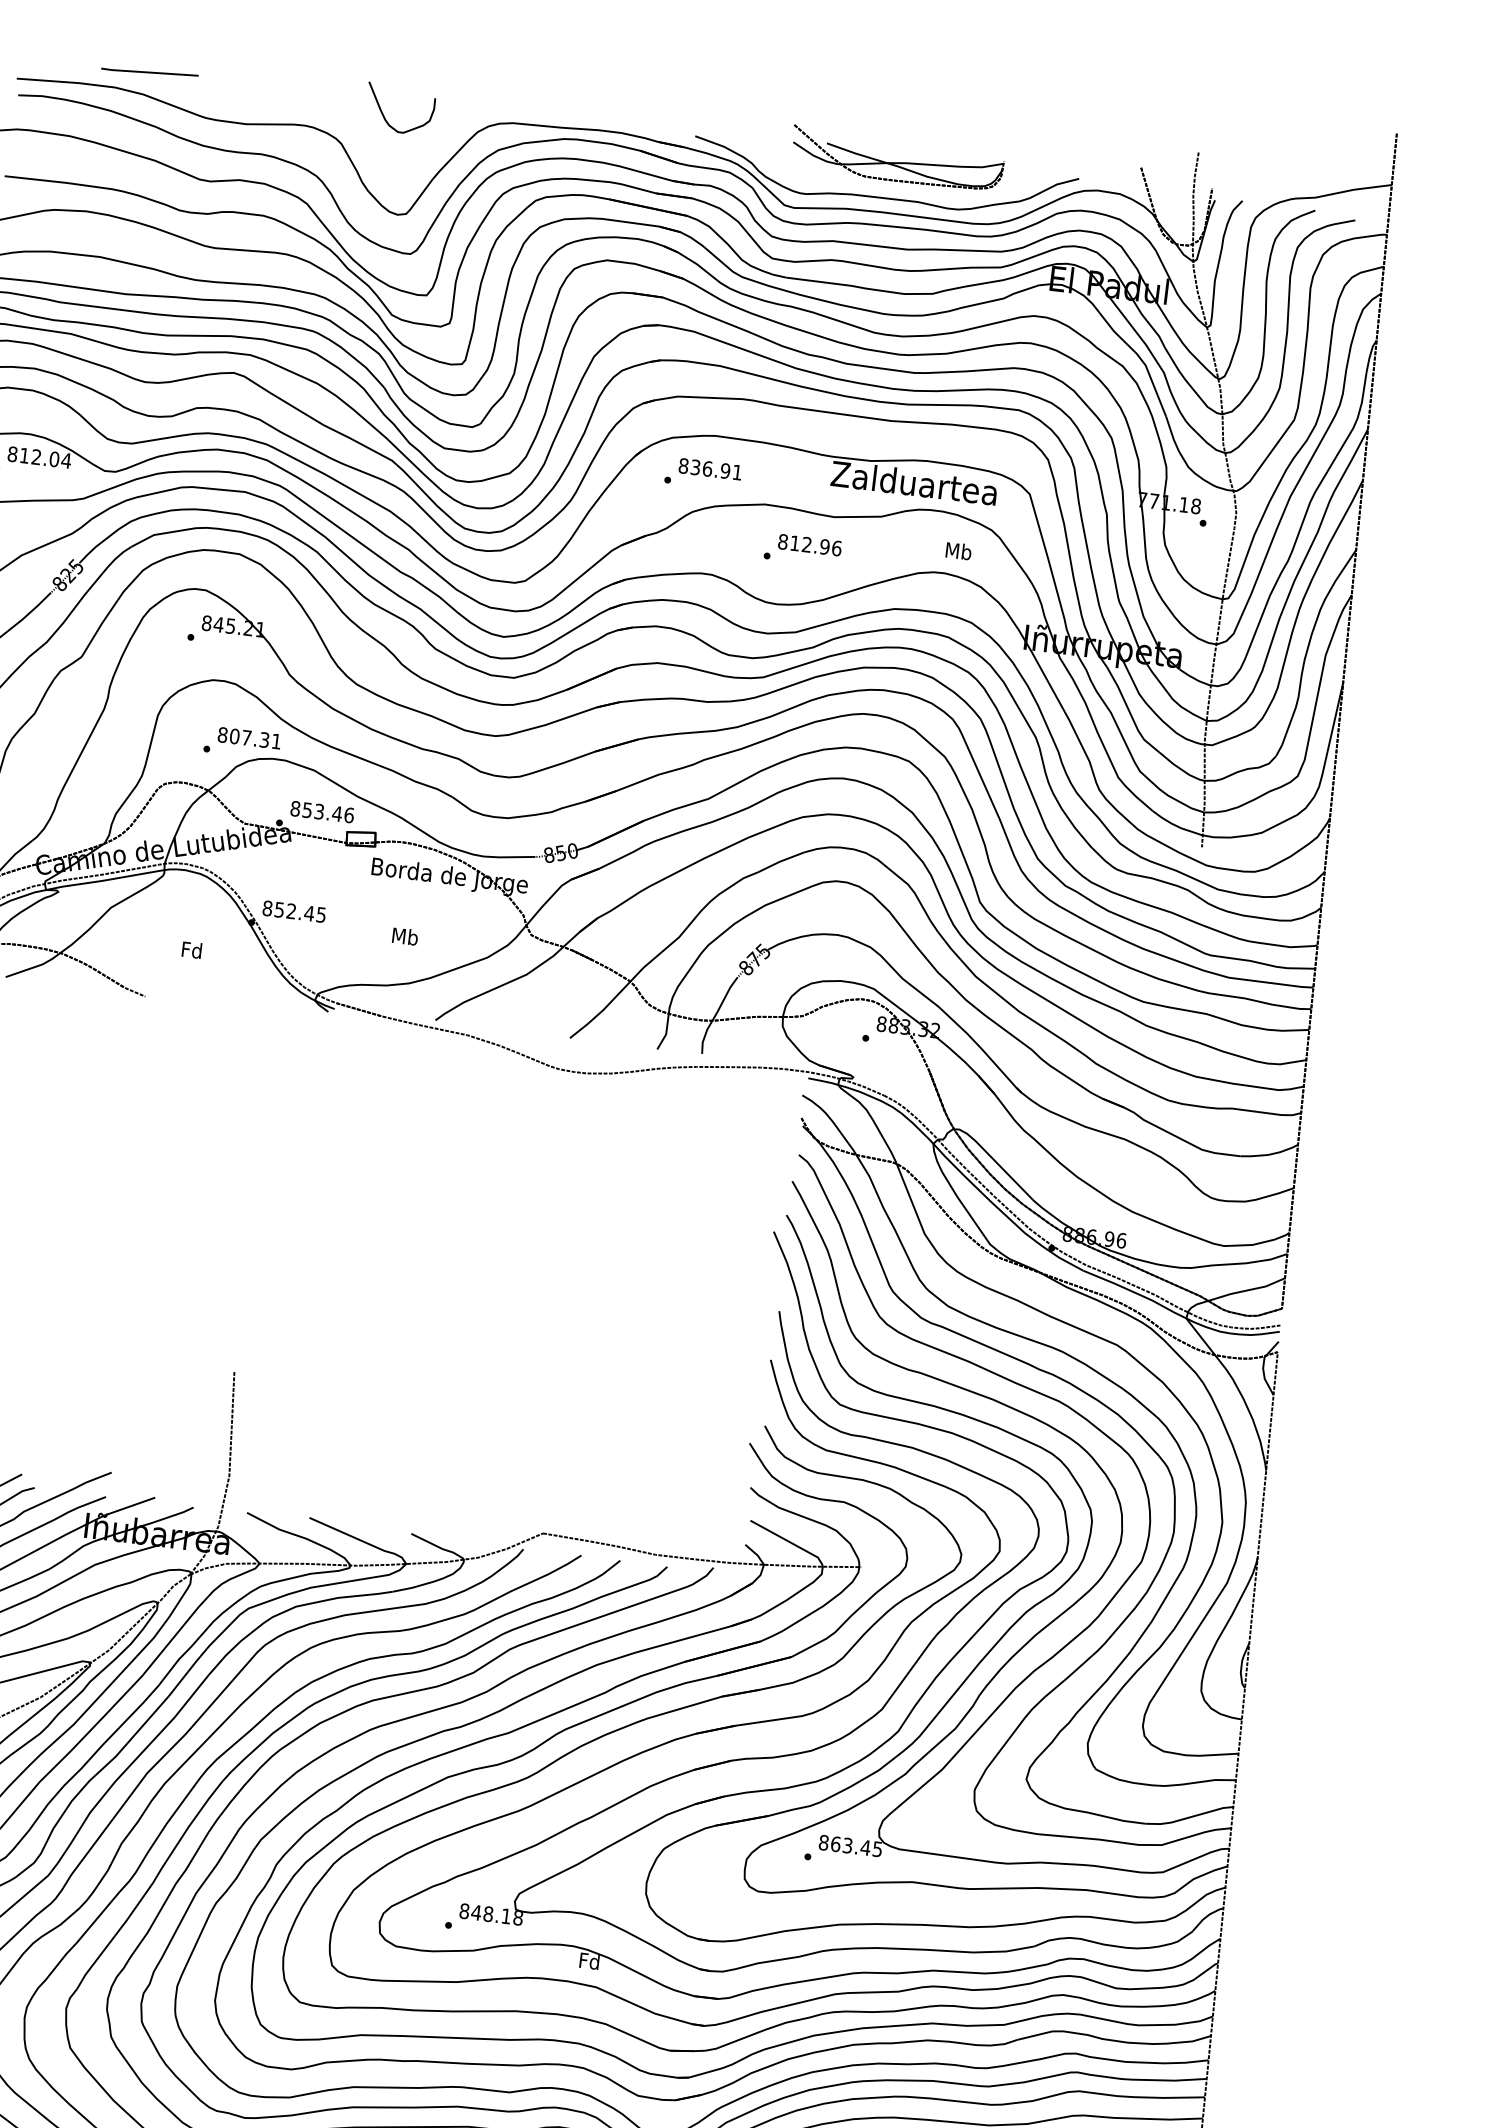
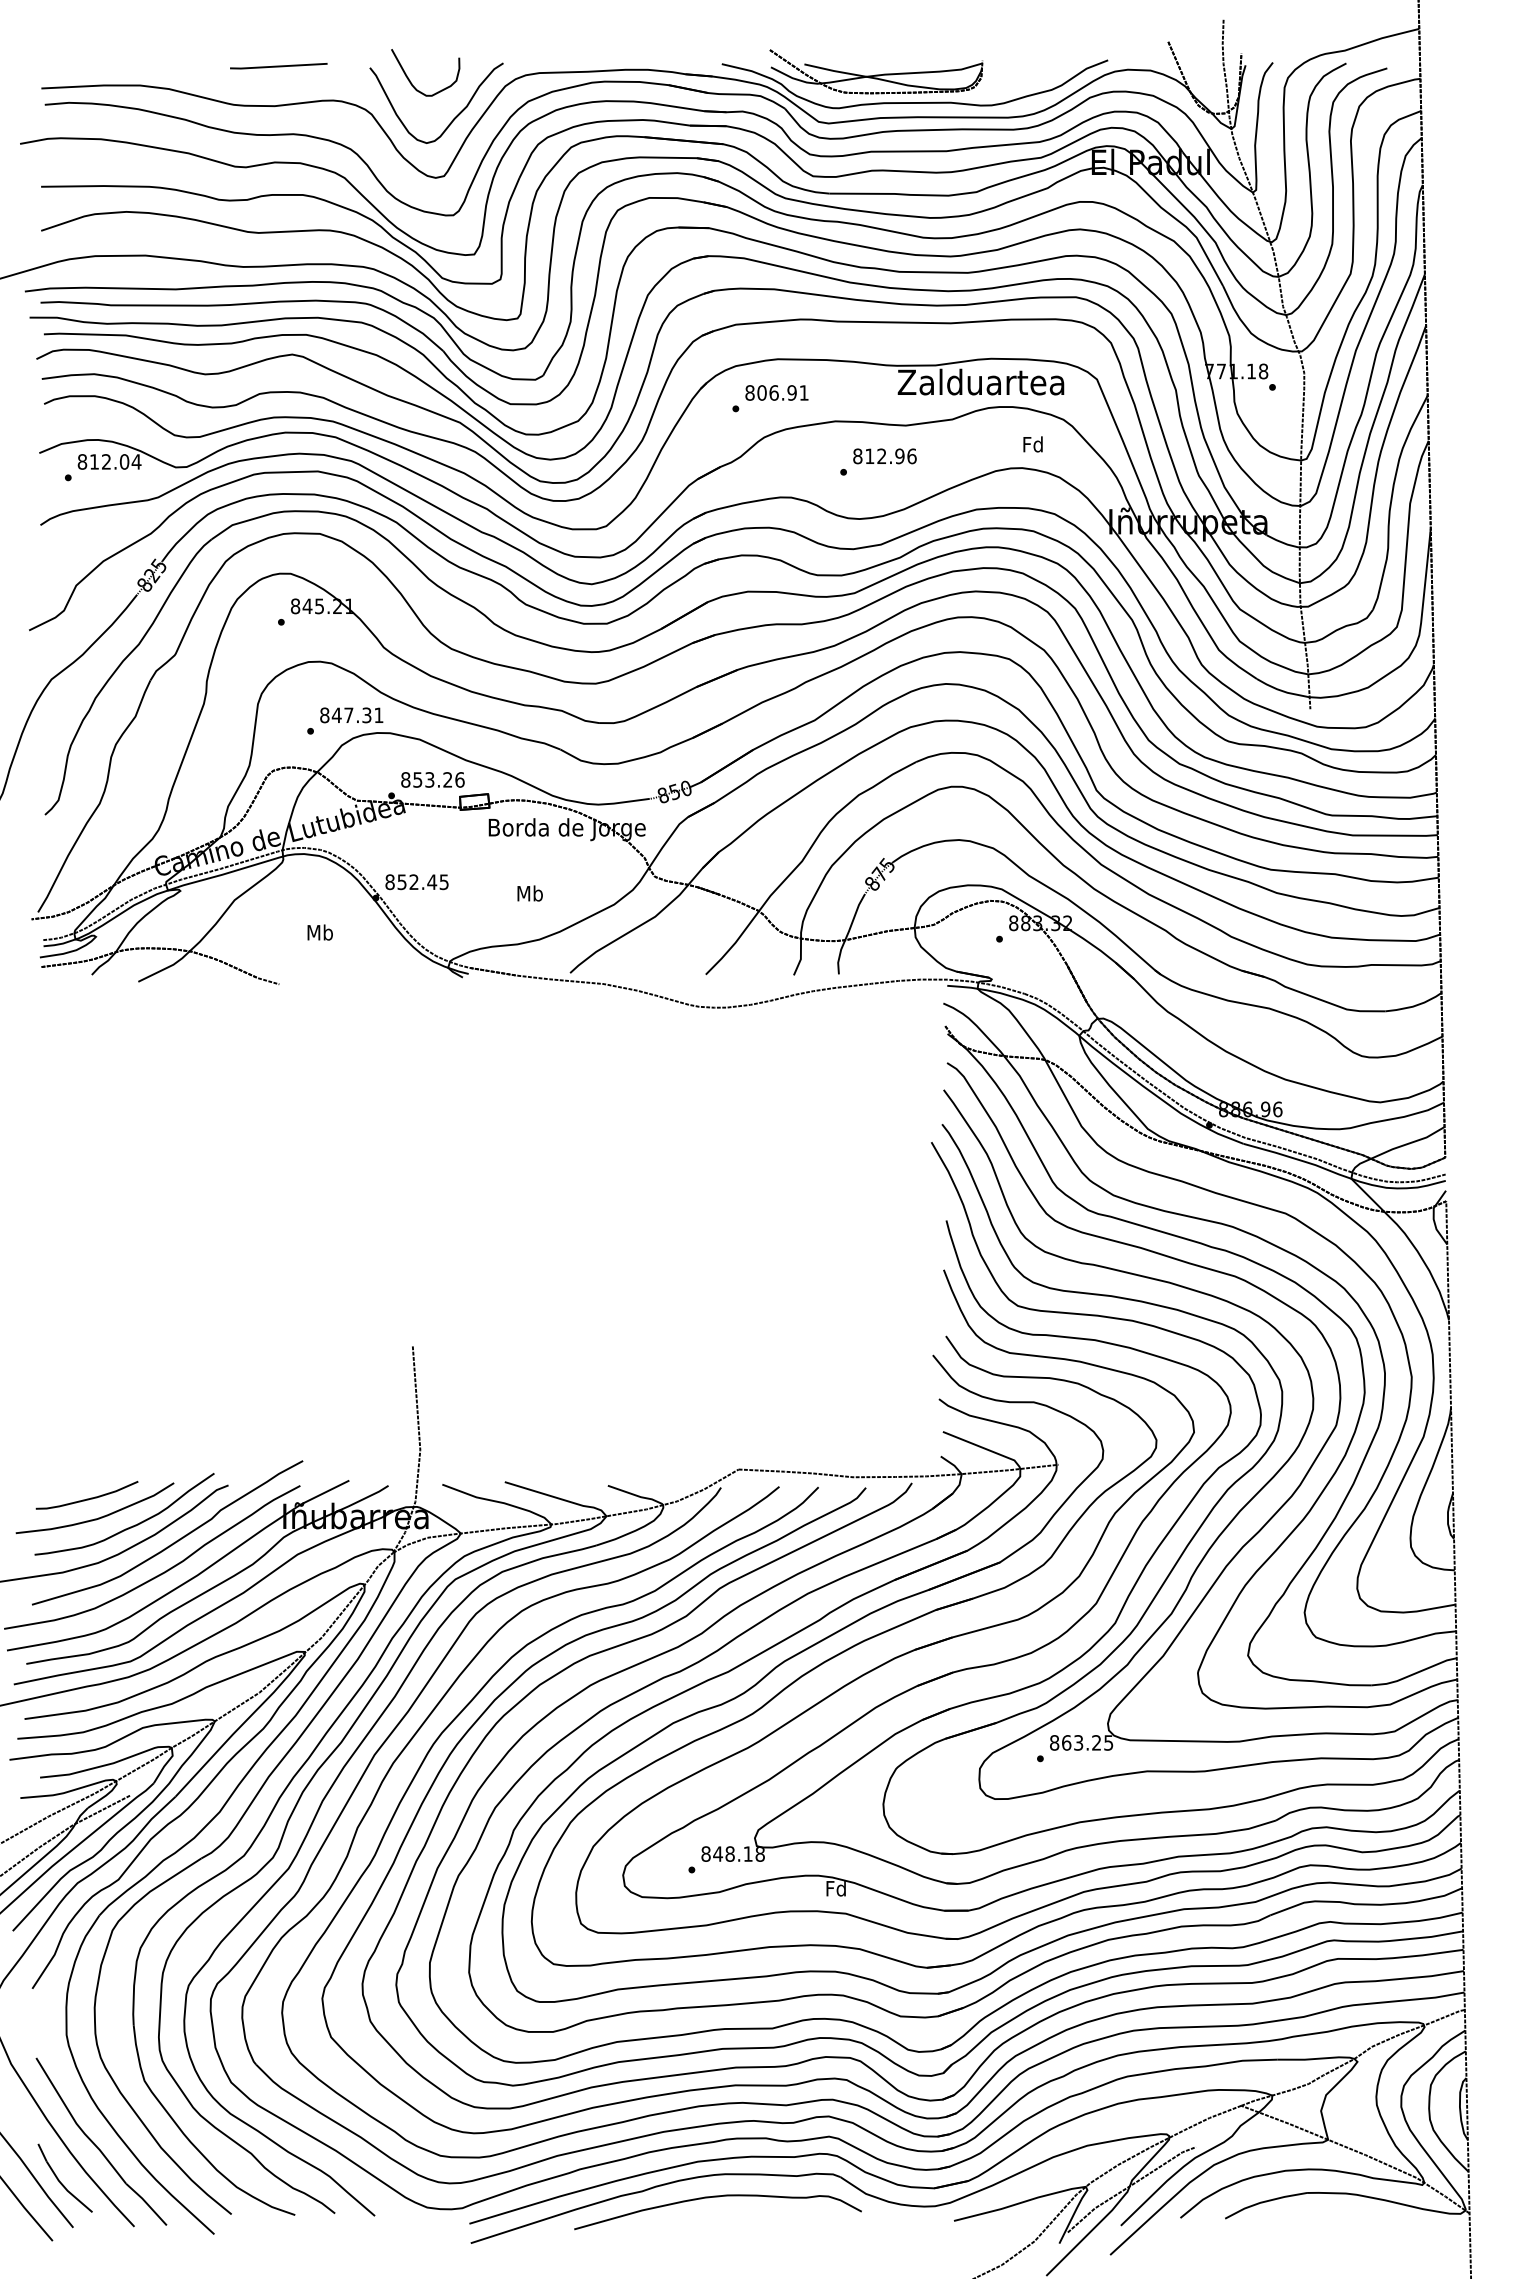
line: (149, 72) -> (278, 66), moved
curve: (422, 157) -> (453, 118), added
part: (897, 159) -> (876, 71), moved
text: (695, 466) -> (761, 392), 836.91 -> 806.91
text: (958, 551) -> (1033, 444), Mb -> Fd
text: (234, 736) -> (336, 715), 807.31 -> 847.31
text: (336, 813) -> (447, 779), 853.46 -> 853.26
text: (191, 949) -> (319, 932), Fd -> Mb
text: (865, 1847) -> (1096, 1742), 863.45 -> 863.25

